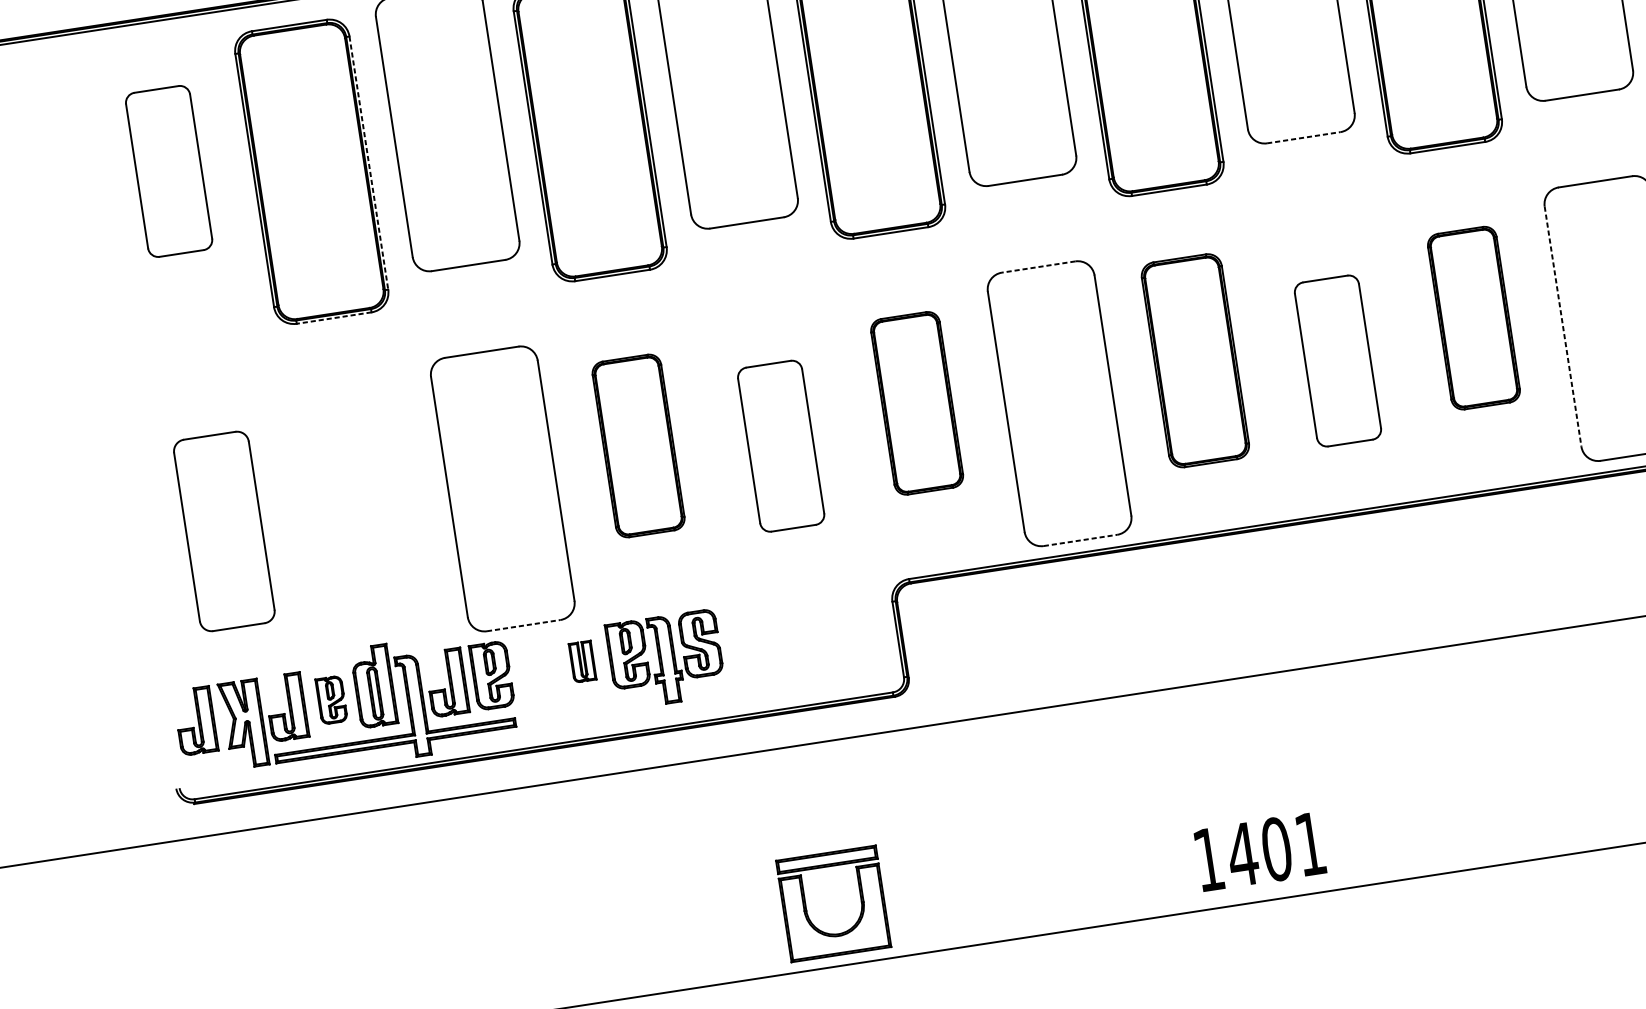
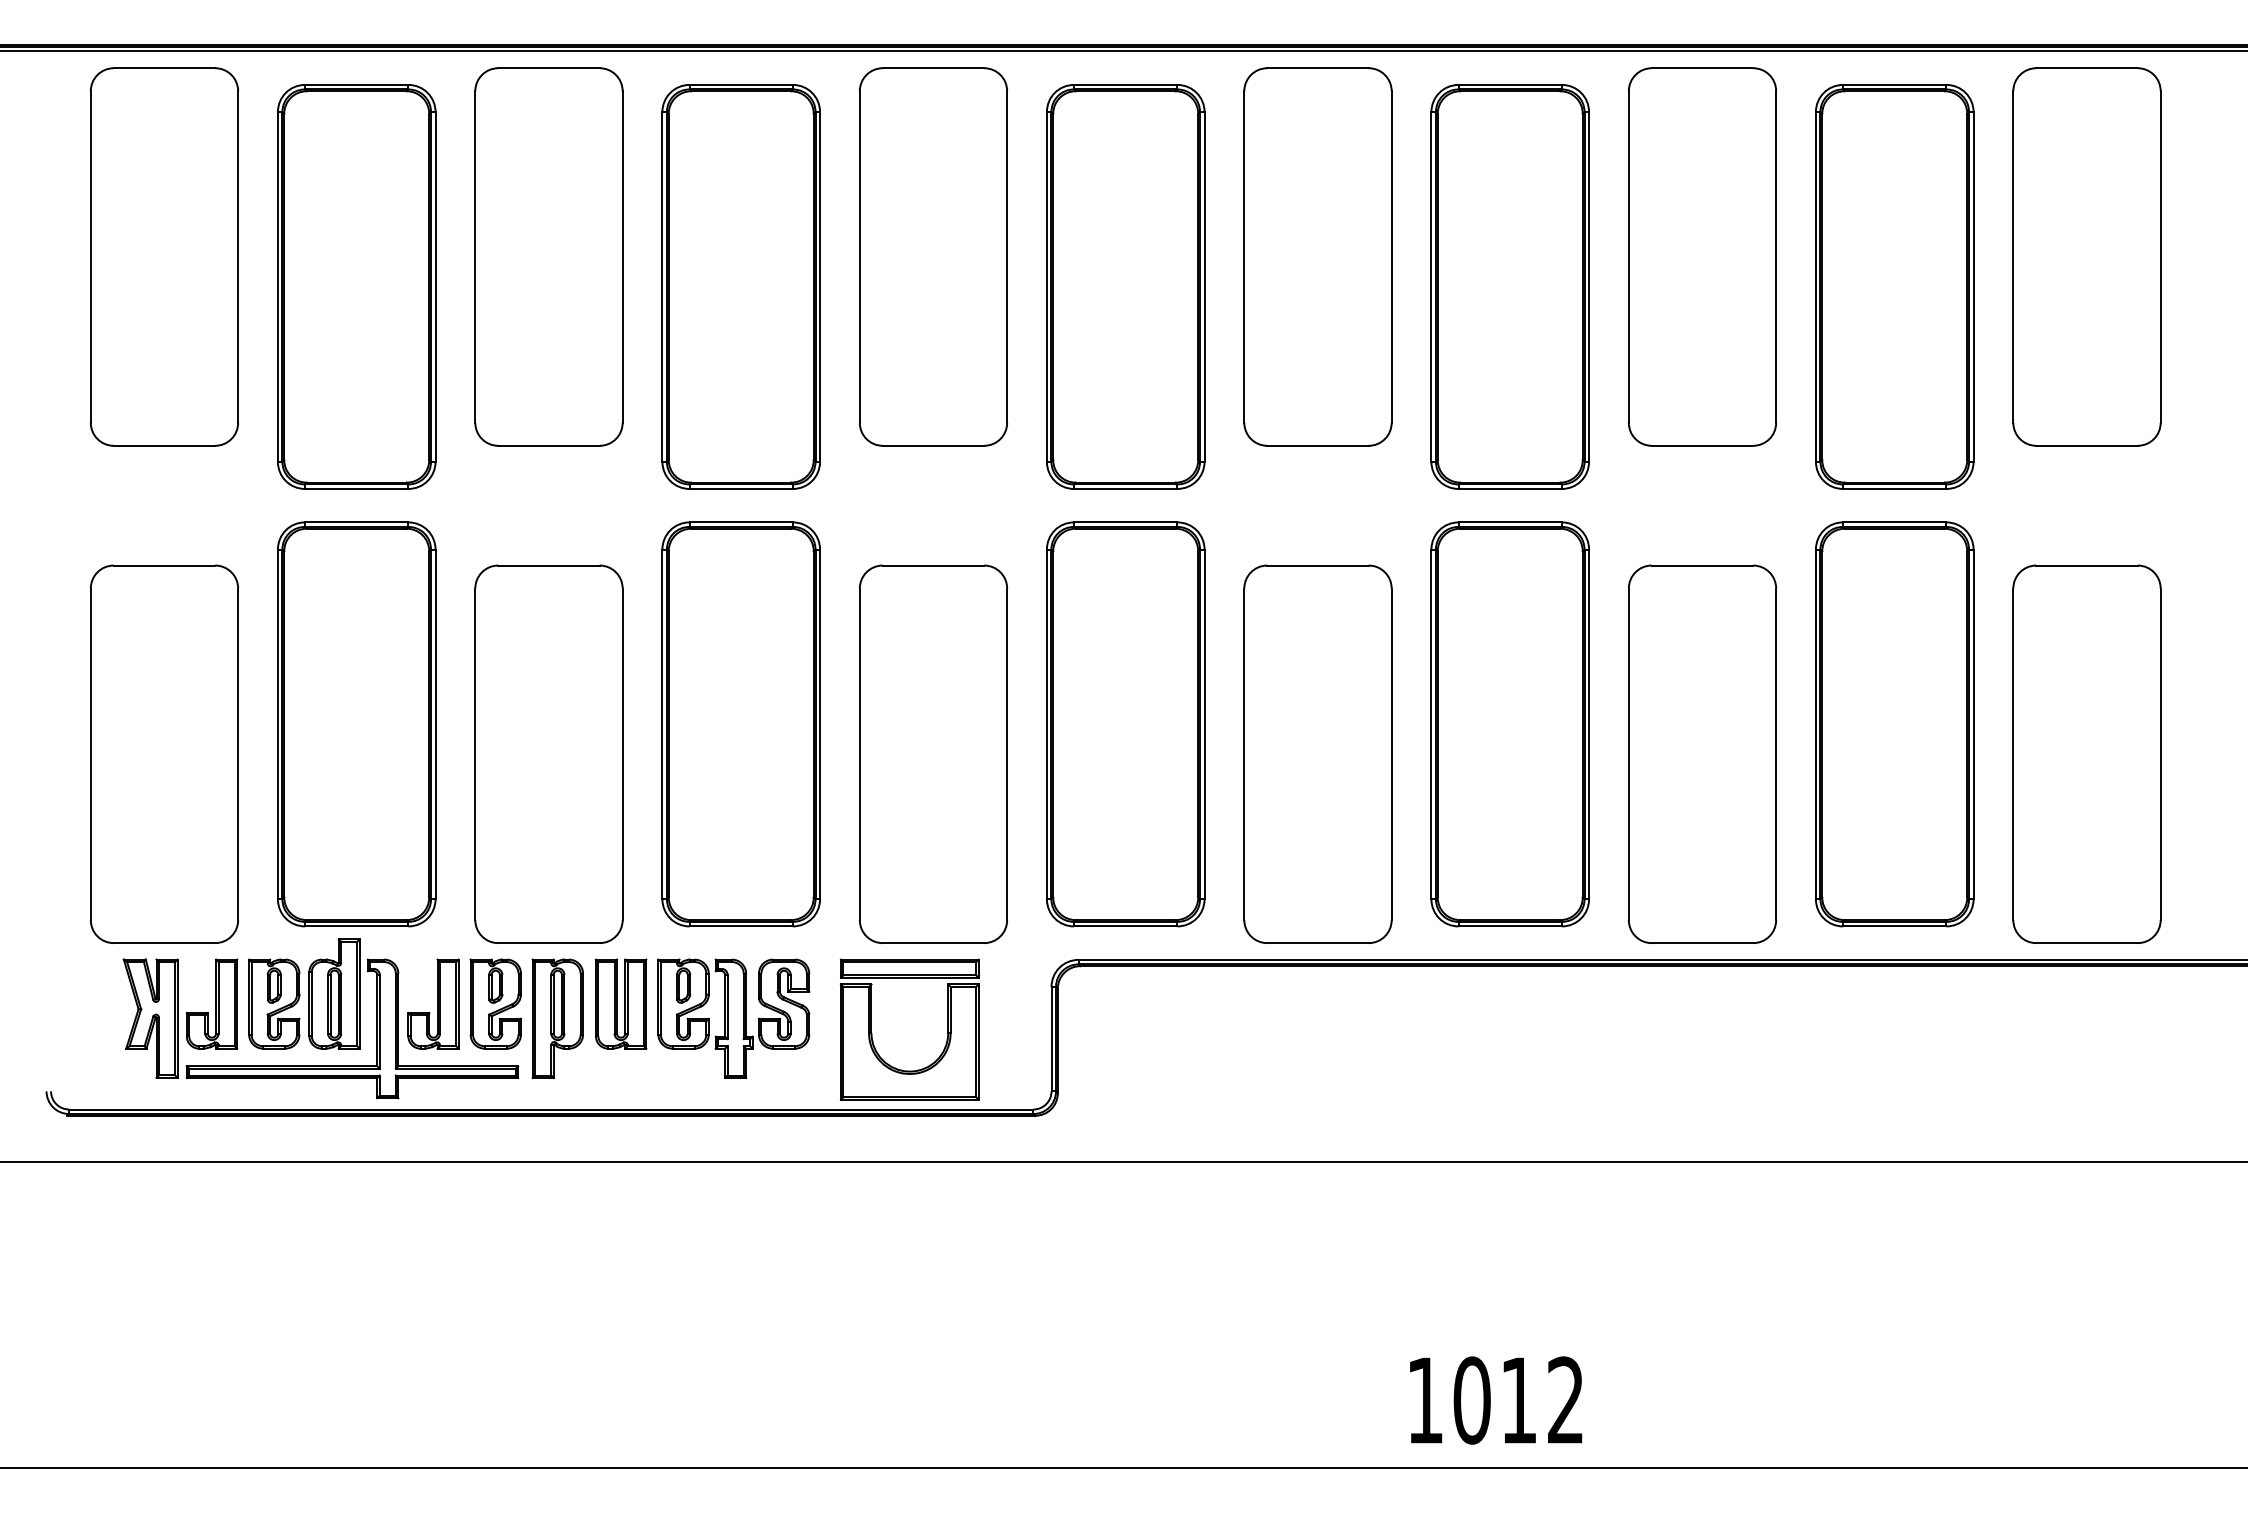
line: (1303, 137) -> (1702, 445), dashed -> solid
line: (368, 162) -> (435, 286), dashed -> solid
part: (168, 171) -> (163, 256), size x1.67
line: (1039, 266) -> (1318, 565), dashed -> solid
line: (333, 317) -> (356, 488), dashed -> solid
part: (1473, 318) -> (1894, 724), size x1.67
line: (1563, 326) -> (2013, 754), dashed -> solid
part: (1194, 360) -> (1509, 724), size x1.43
part: (1337, 360) -> (1702, 753), size x1.67
part: (916, 403) -> (1125, 724), size x1.67
part: (781, 445) -> (933, 753), size x1.67
part: (638, 446) -> (740, 724), size x1.67
part: (360, 488) -> (356, 724), added
part: (224, 530) -> (164, 753), size x1.43
line: (1080, 540) -> (1318, 943), dashed -> solid
line: (523, 625) -> (548, 943), dashed -> solid
part: (582, 661) -> (620, 1003), size x1.67
part: (538, 679) -> (557, 1018), added
part: (331, 699) -> (274, 1003), size x1.43
part: (195, 720) -> (86, 1003), removed
text: (1275, 849) -> (1517, 1400), 1401 -> 1012
part: (807, 910) -> (872, 1033), moved

